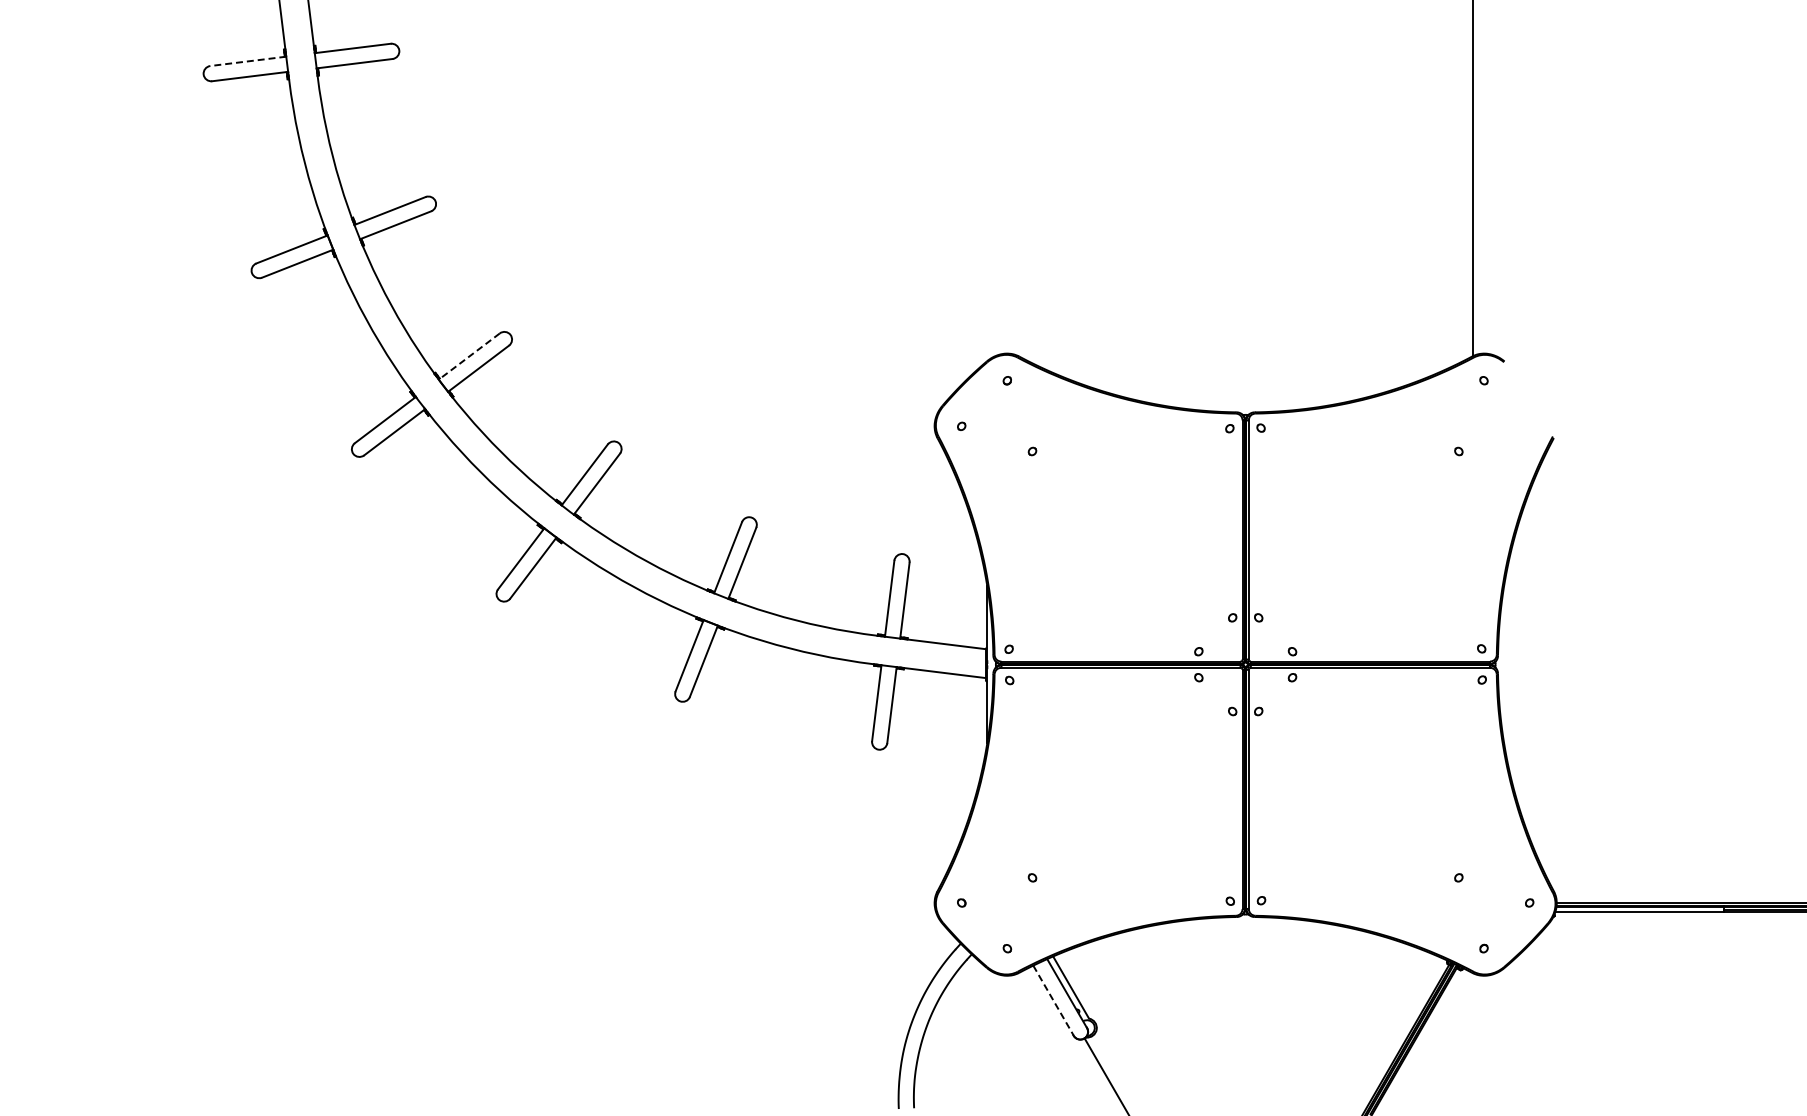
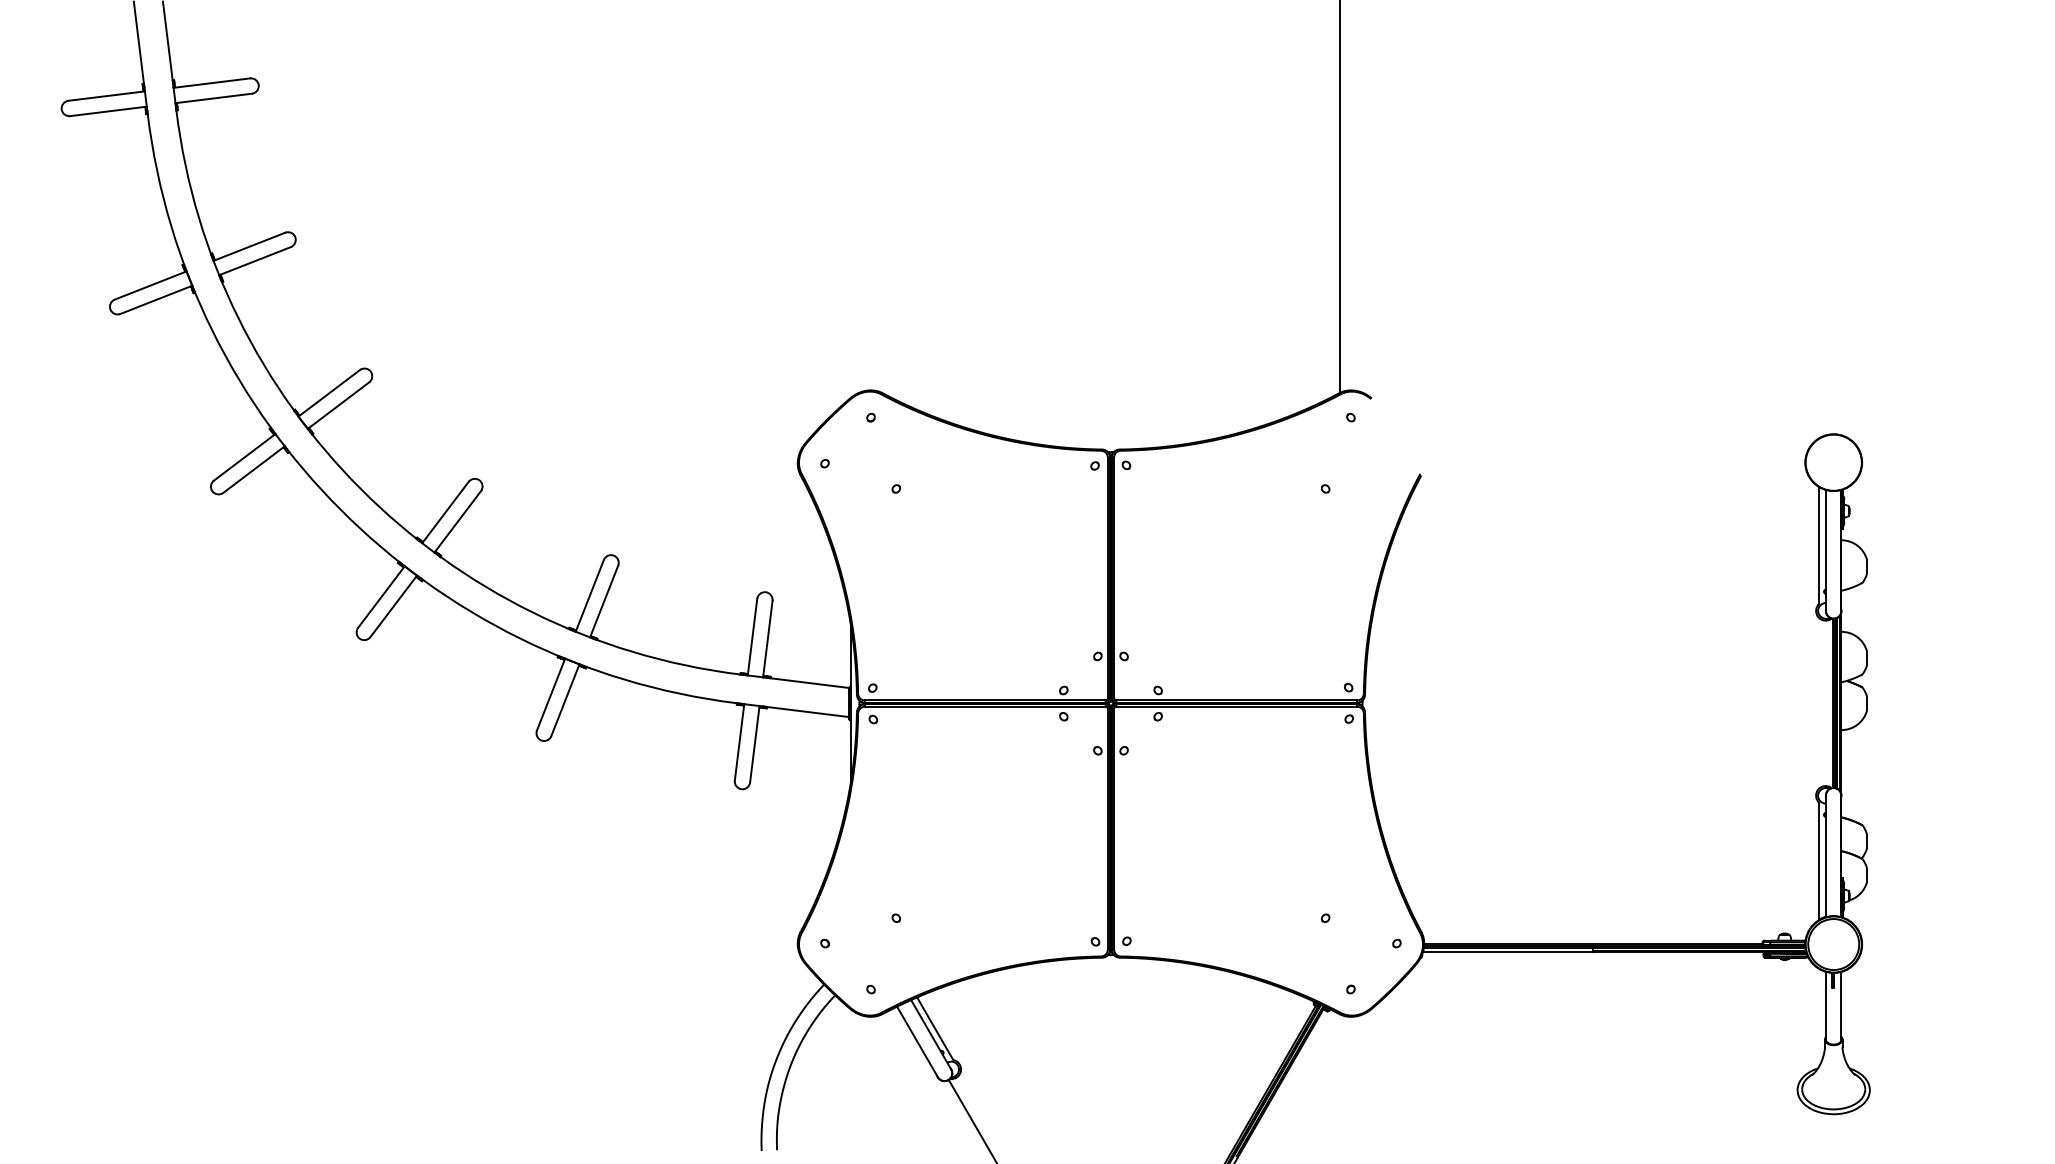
line: (248, 61) -> (106, 96), dashed -> solid
line: (469, 356) -> (329, 393), dashed -> solid
line: (1053, 1000) -> (917, 1041), dashed -> solid

